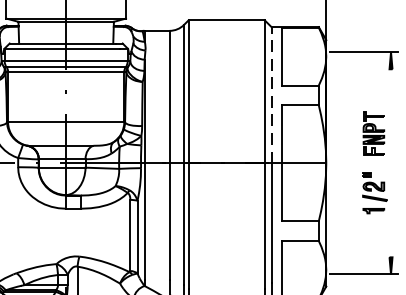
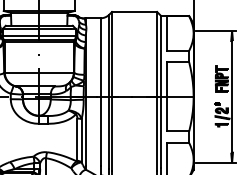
line: (272, 93) -> (161, 55), dashed -> solid
line: (391, 162) -> (232, 96), added

